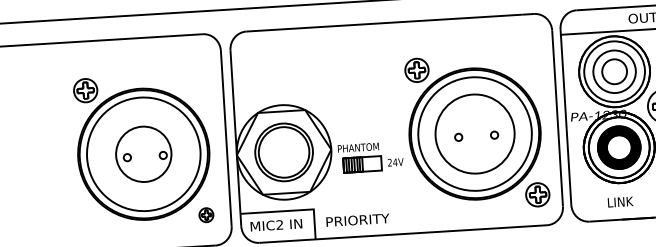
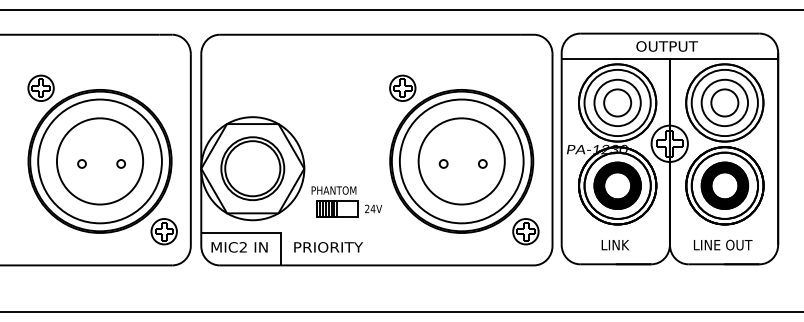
circle: (143, 154) -> (99, 161), size x1.43
part: (370, 157) -> (346, 201), moved
part: (205, 214) -> (163, 231), size x1.67

